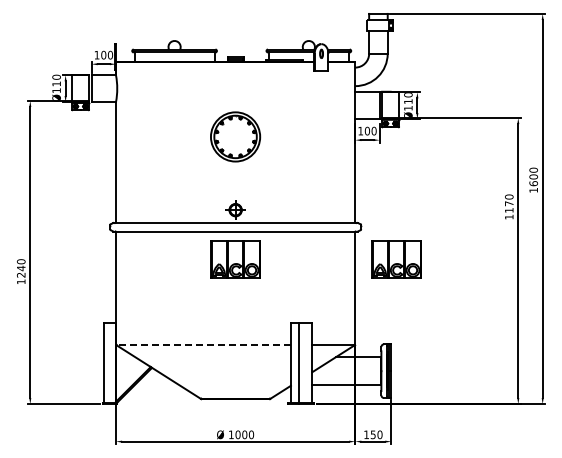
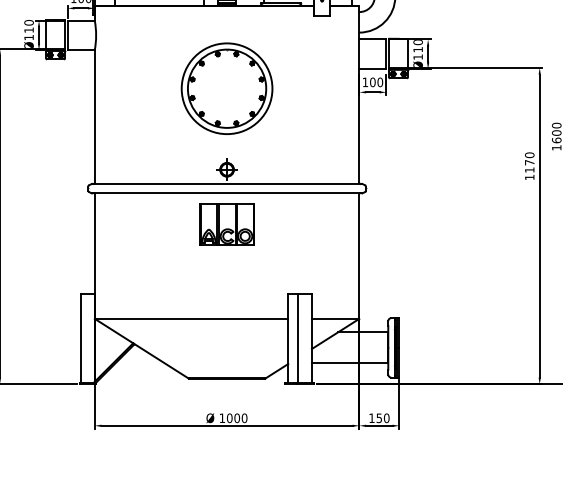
part: (235, 136) -> (226, 88), size x1.67
part: (396, 259) -> (405, 224), removed
line: (202, 344) -> (190, 318), dashed -> solid

